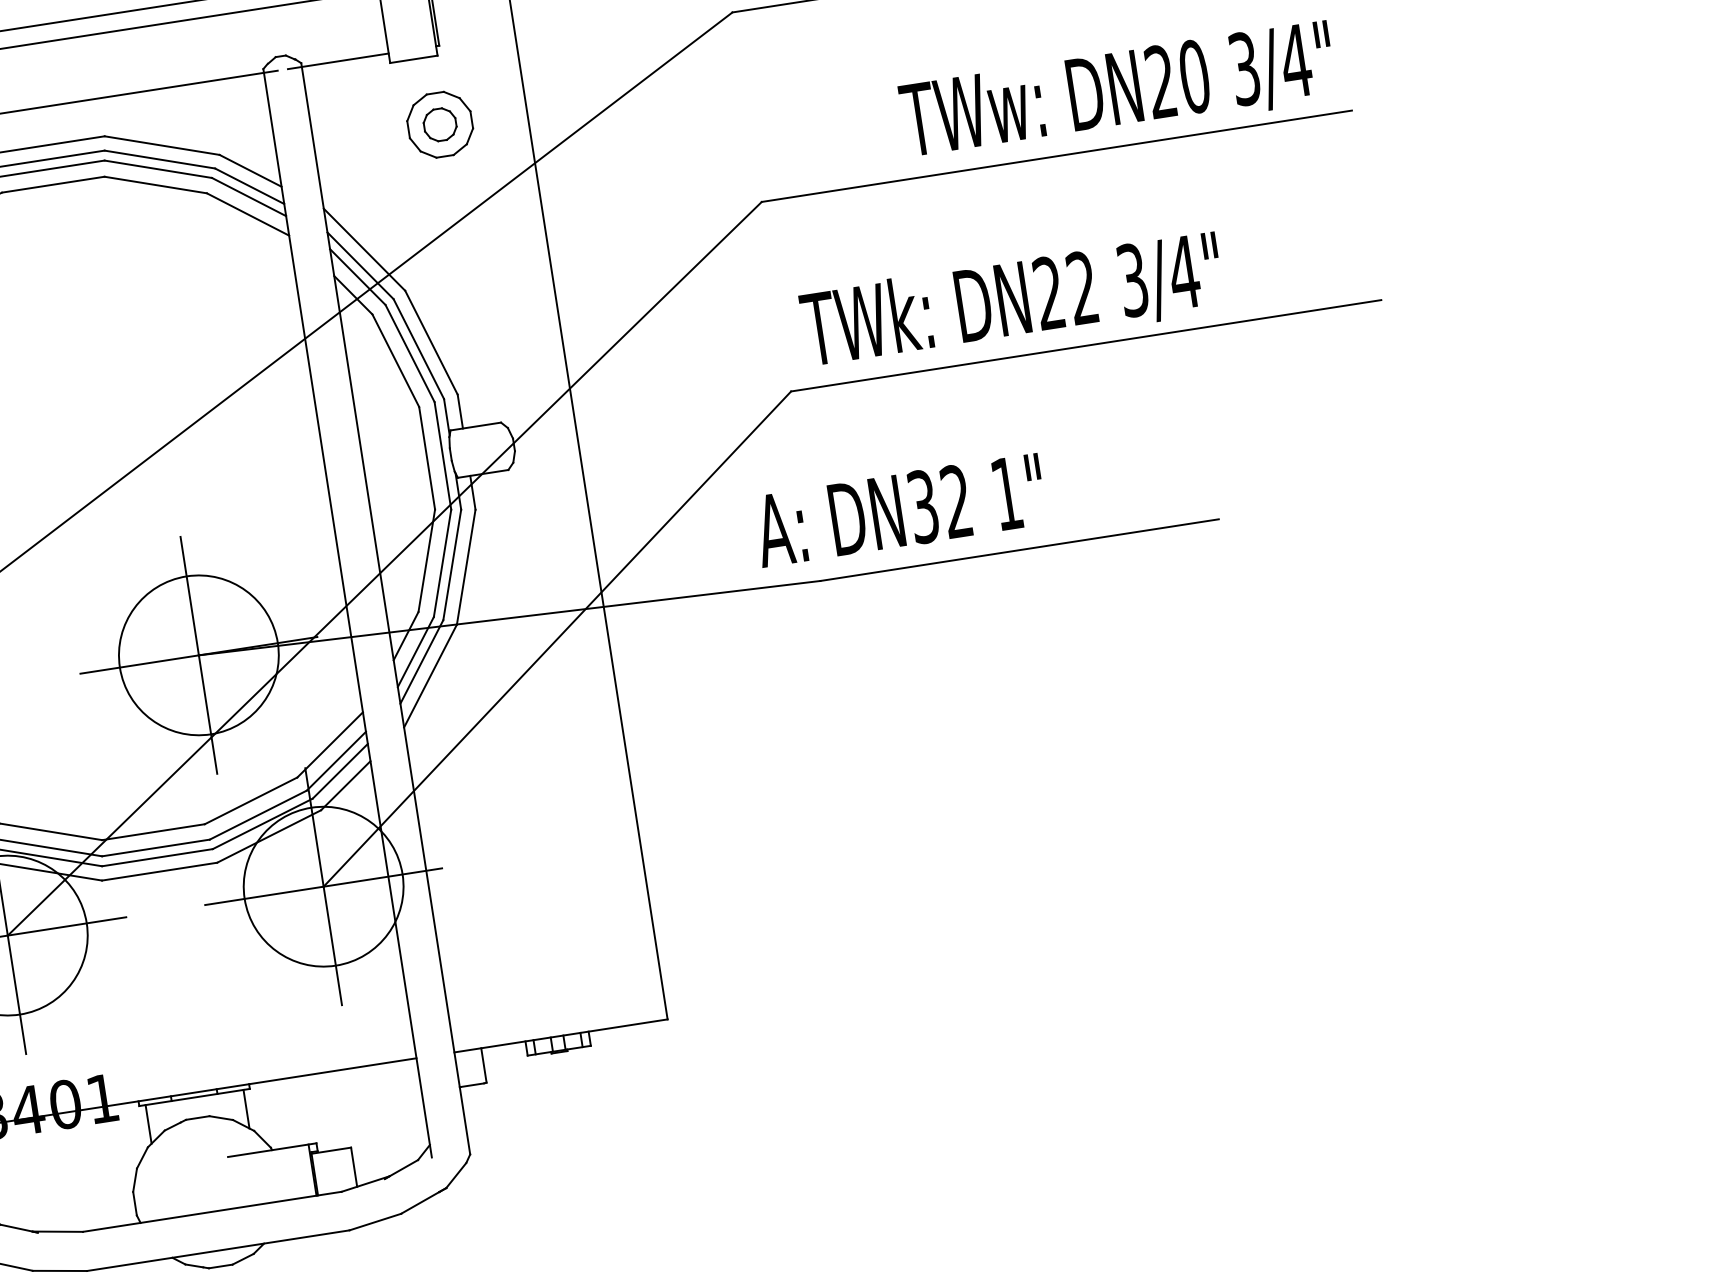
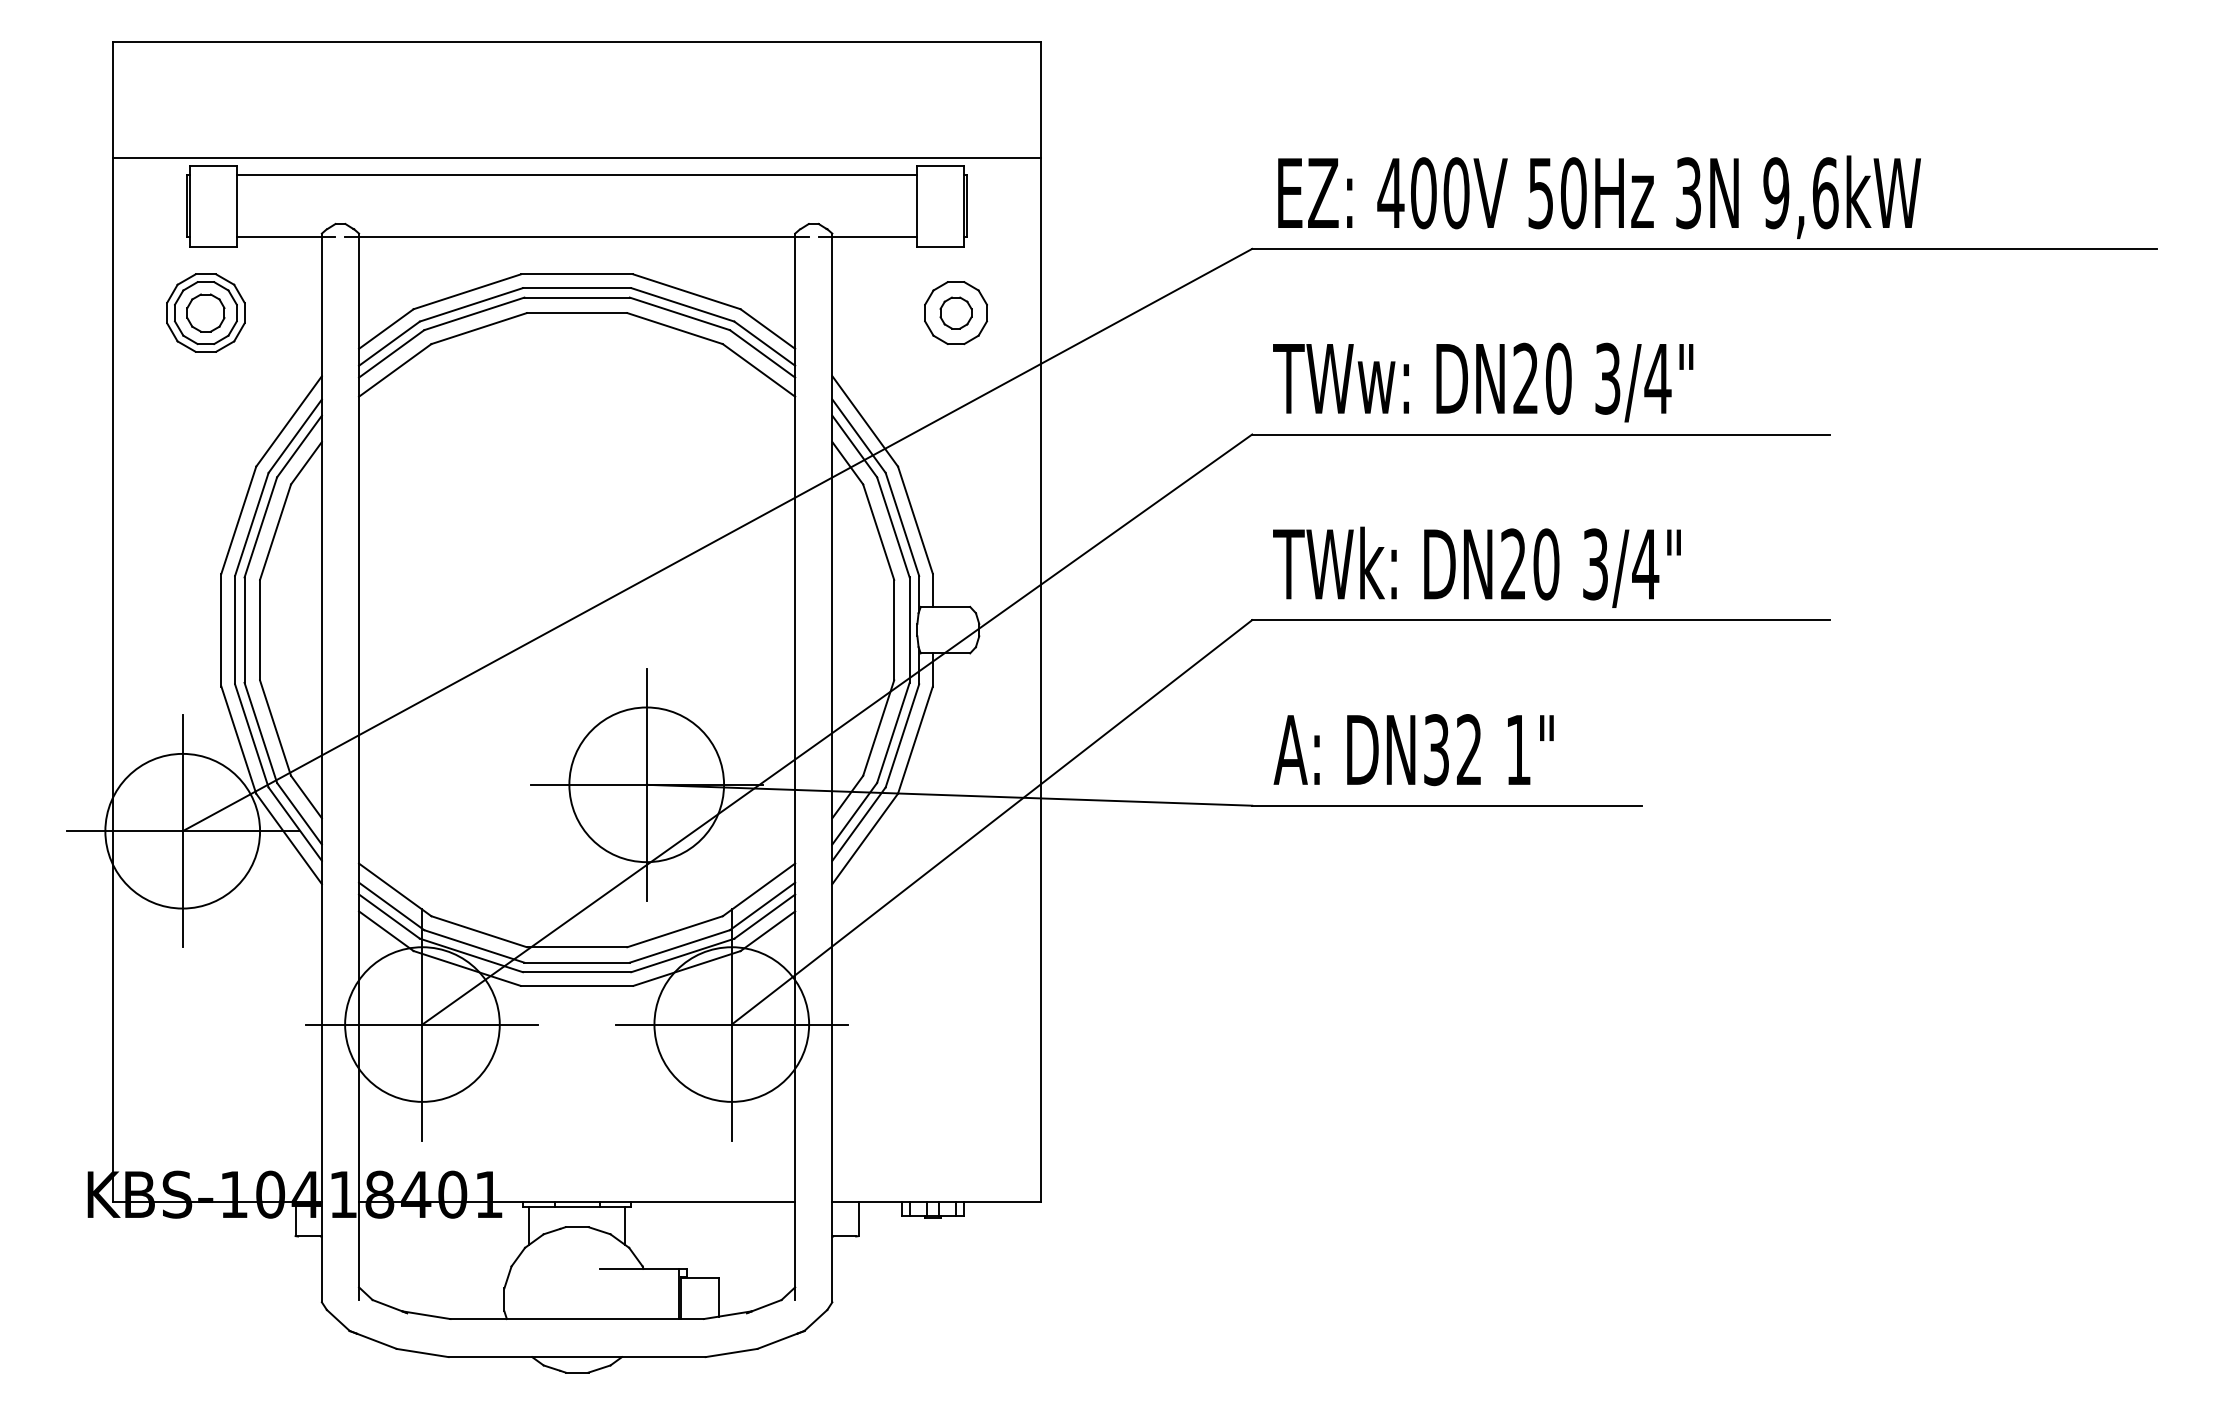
text: (1118, 92) -> (1483, 382), moved
text: (1082, 288) -> (1546, 564), DN22 -> DN20
text: (899, 510) -> (1413, 750), moved

